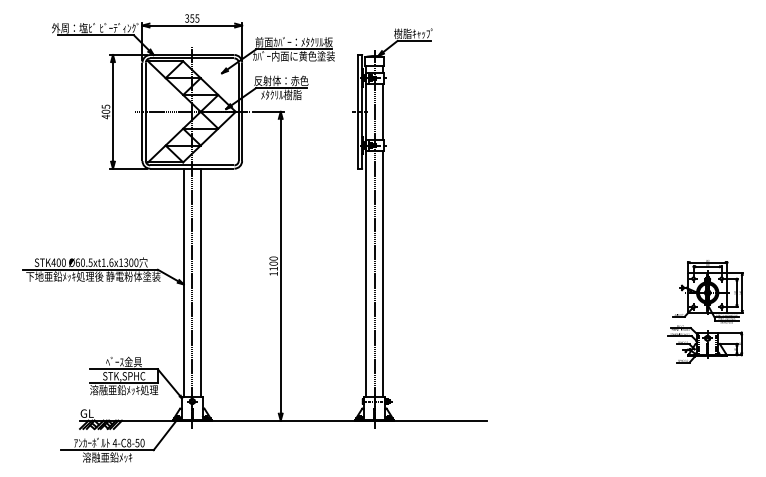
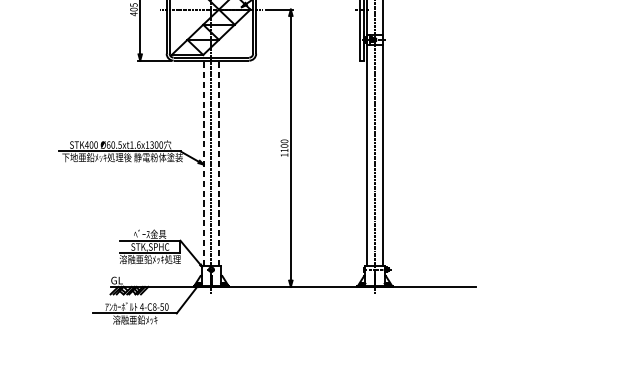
line: (183, 282) -> (203, 162), solid -> dashed
line: (200, 282) -> (218, 162), solid -> dashed

